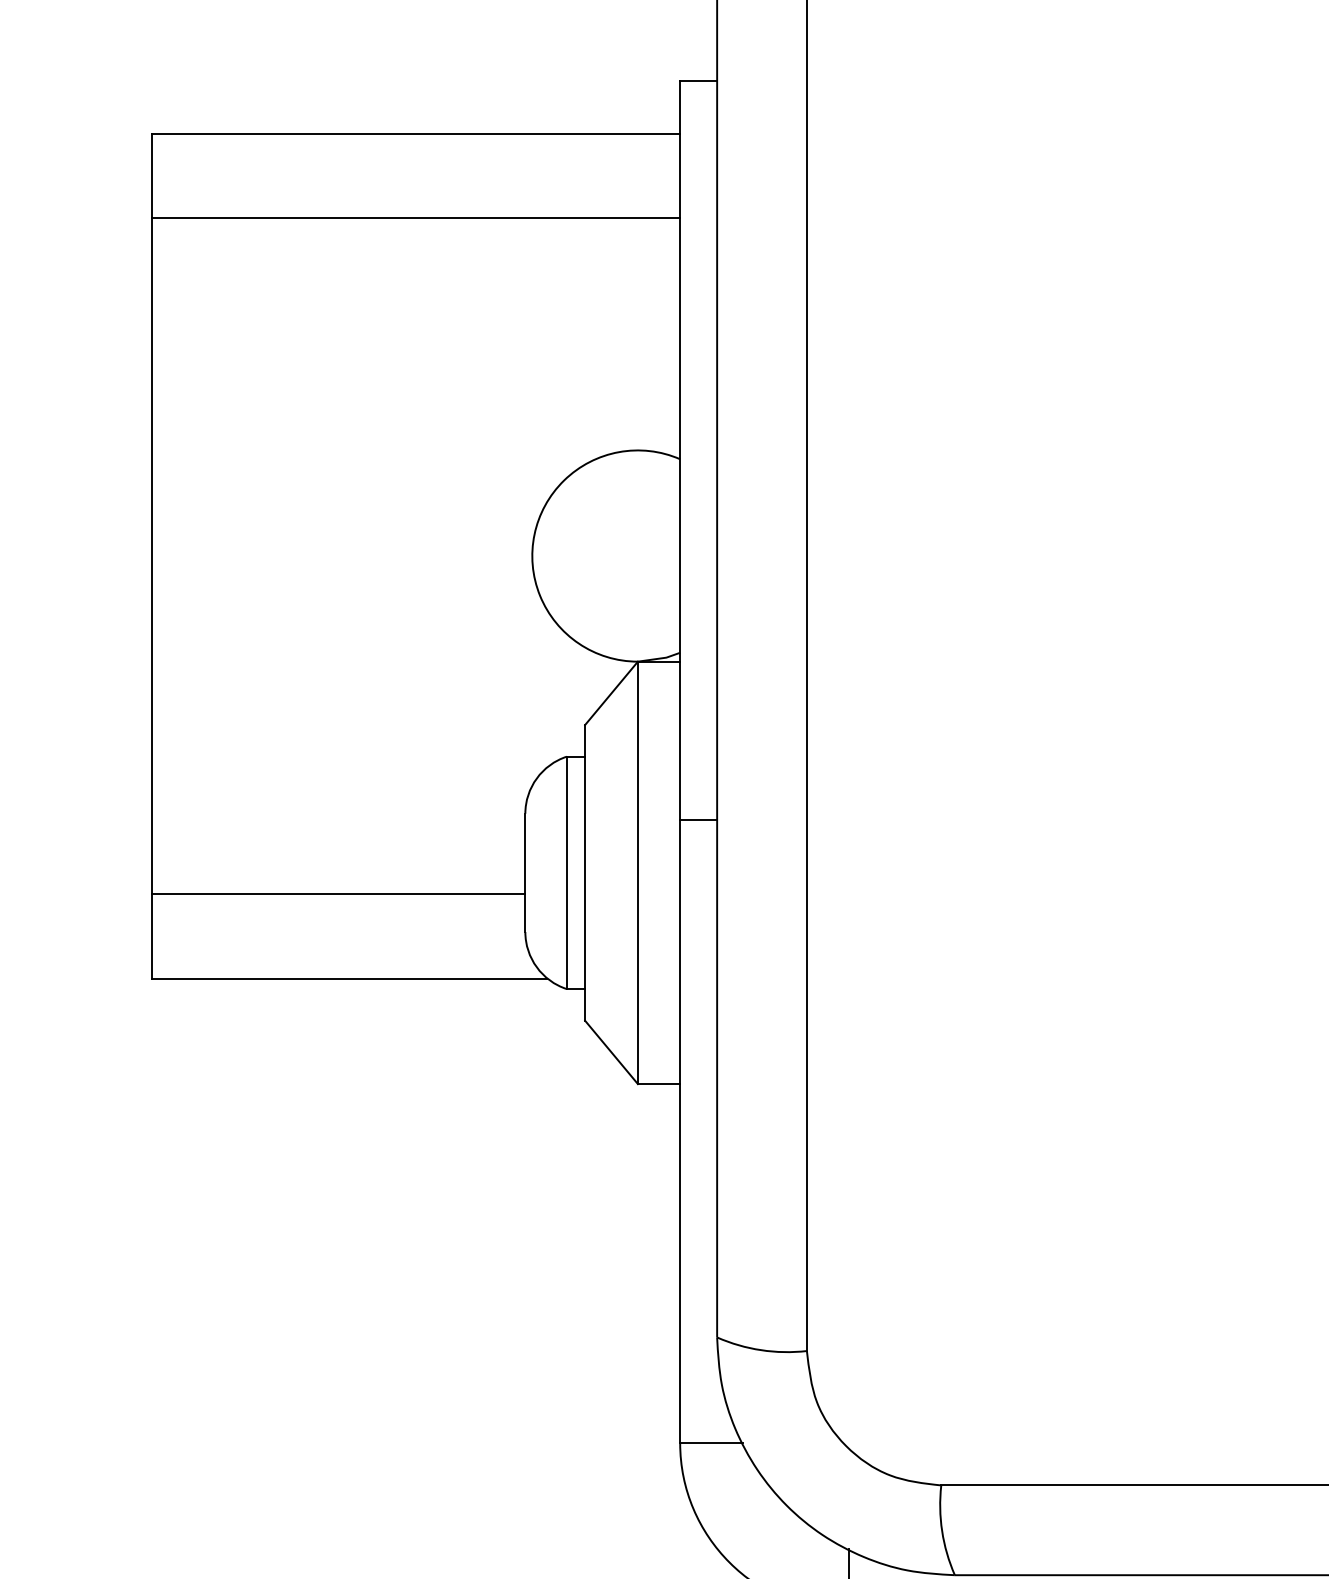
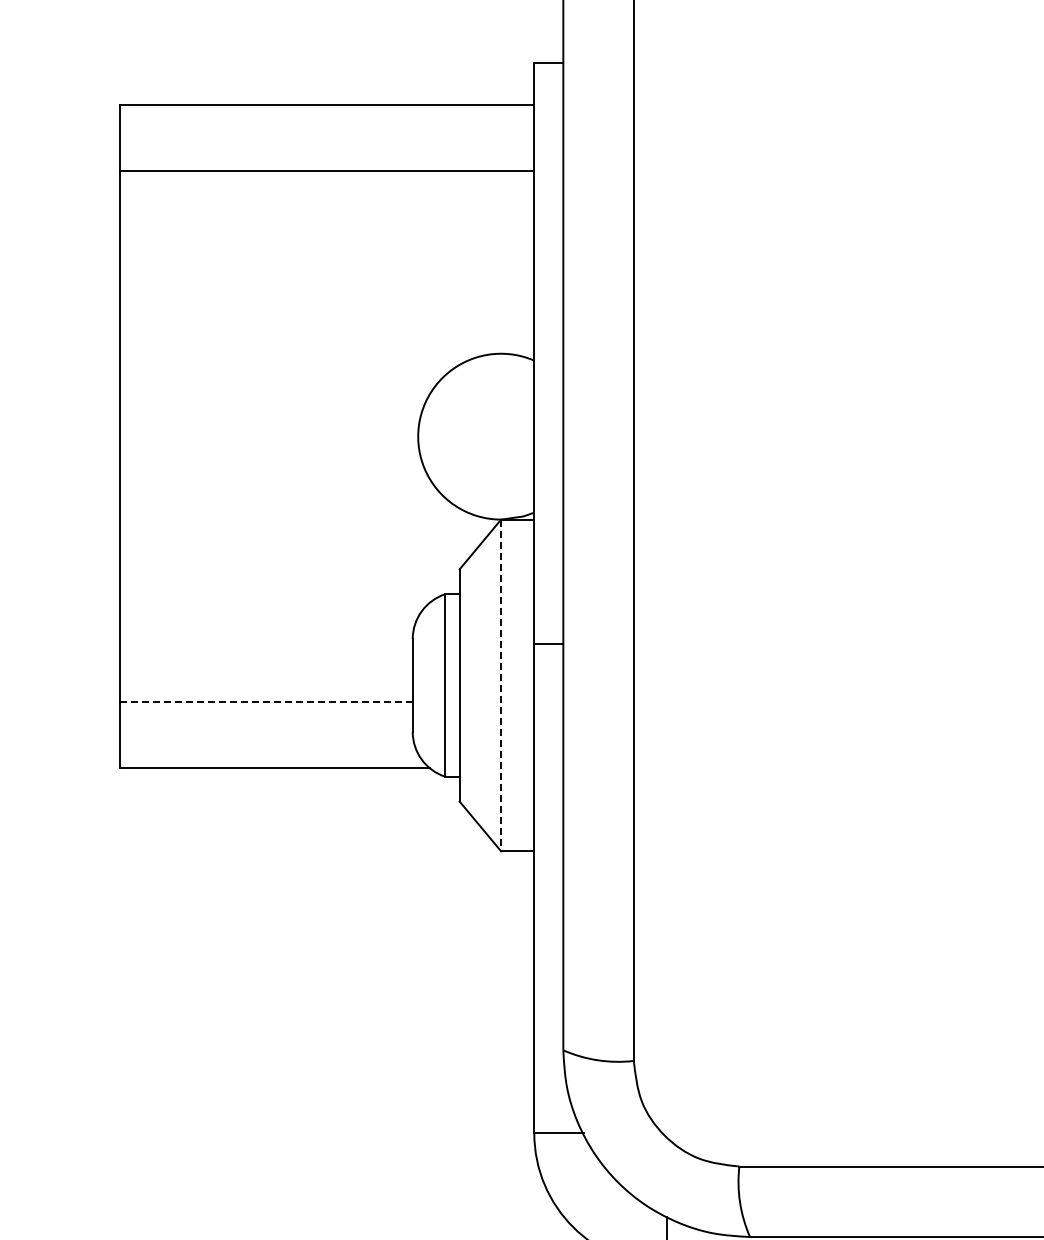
line: (638, 872) -> (501, 685), solid -> dashed
line: (339, 894) -> (266, 702), solid -> dashed

